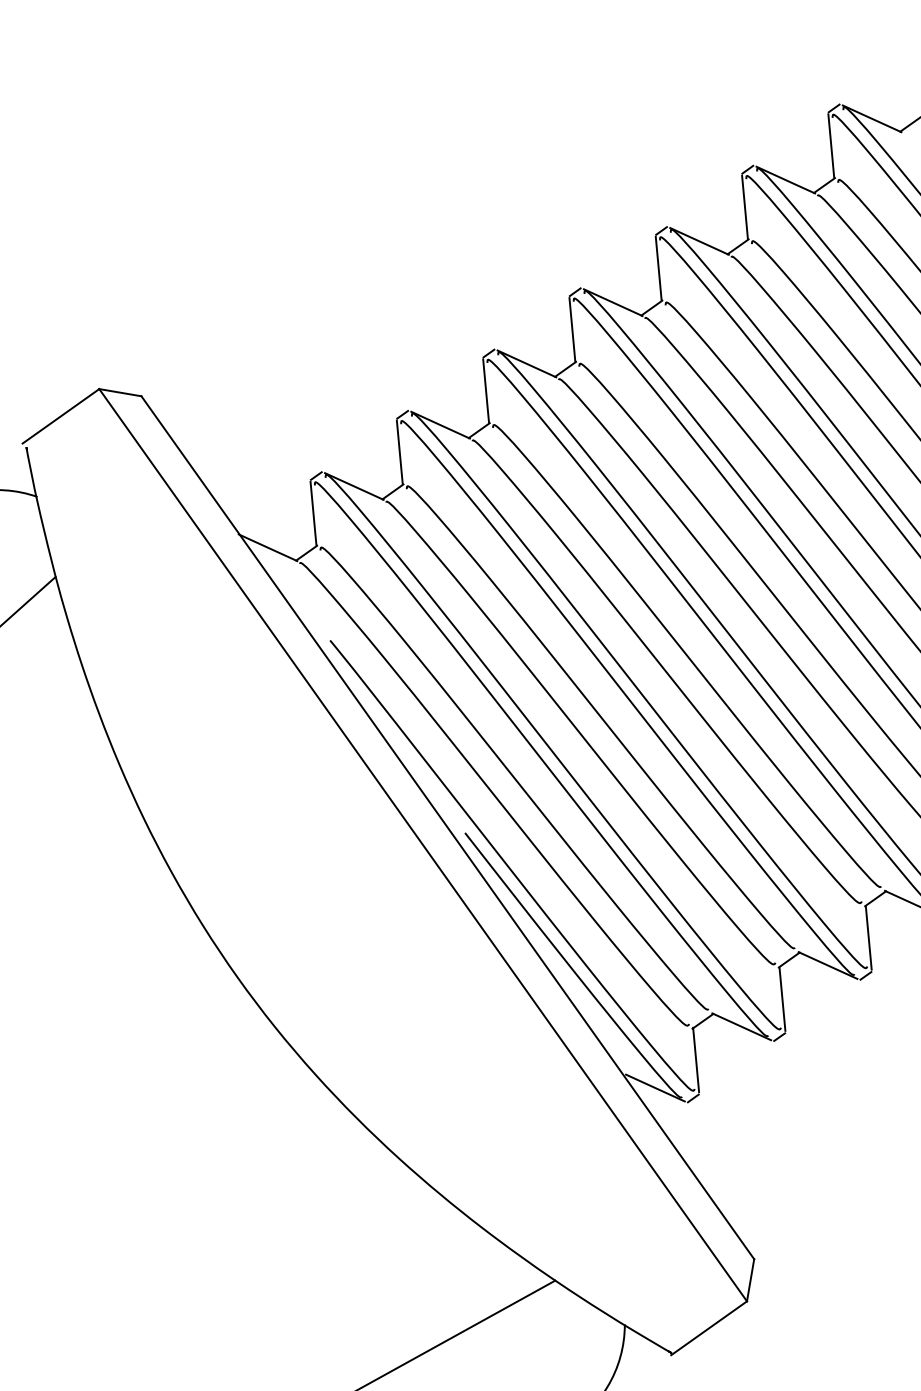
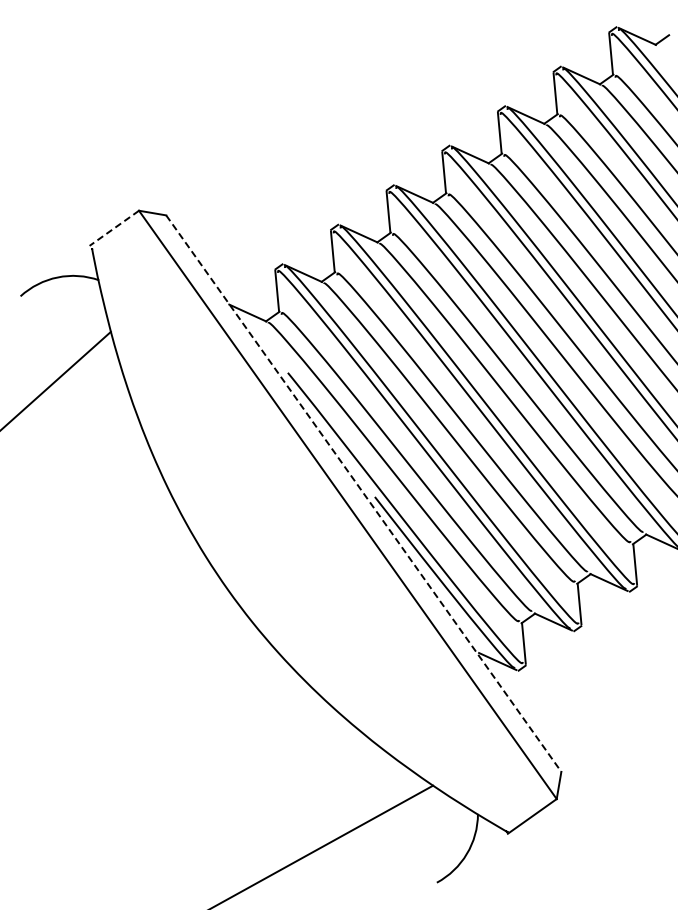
line: (59, 416) -> (113, 228), solid -> dashed
line: (448, 829) -> (364, 494), solid -> dashed

